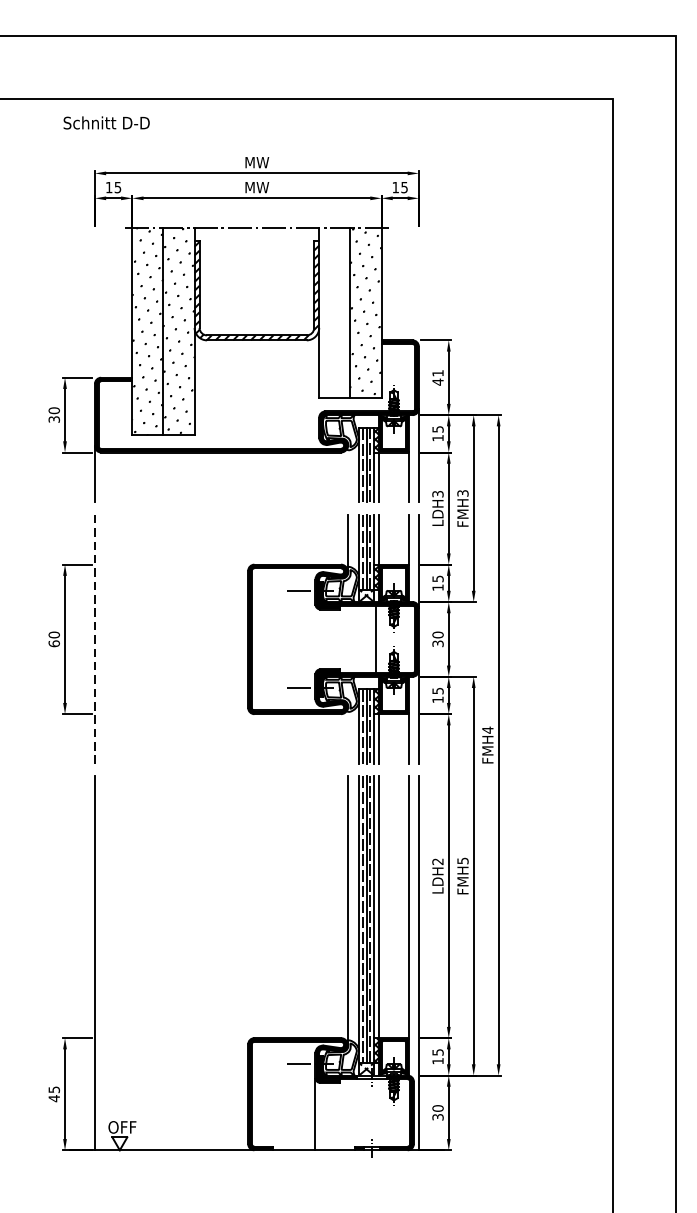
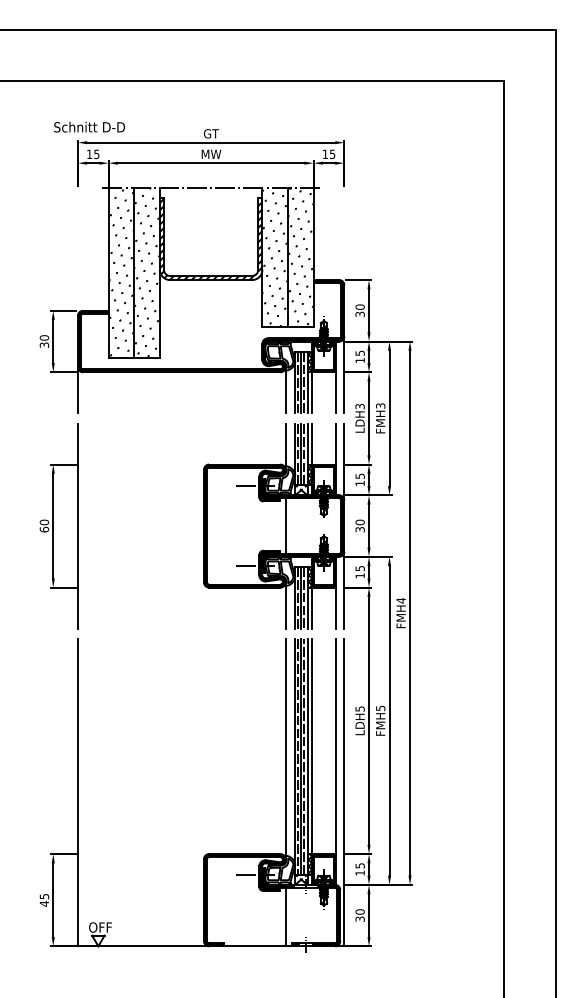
text: (106, 122) -> (89, 126), moved
text: (257, 162) -> (211, 133), MW -> GT
hatch: (335, 314) -> (275, 258), added
text: (437, 377) -> (359, 310), 41 -> 30
line: (347, 474) -> (285, 390), added
line: (375, 638) -> (285, 525), moved
line: (94, 639) -> (77, 526), dashed -> solid
line: (347, 735) -> (285, 605), added
text: (437, 861) -> (359, 708), LDH2 -> LDH5
line: (314, 1113) -> (285, 916), moved

